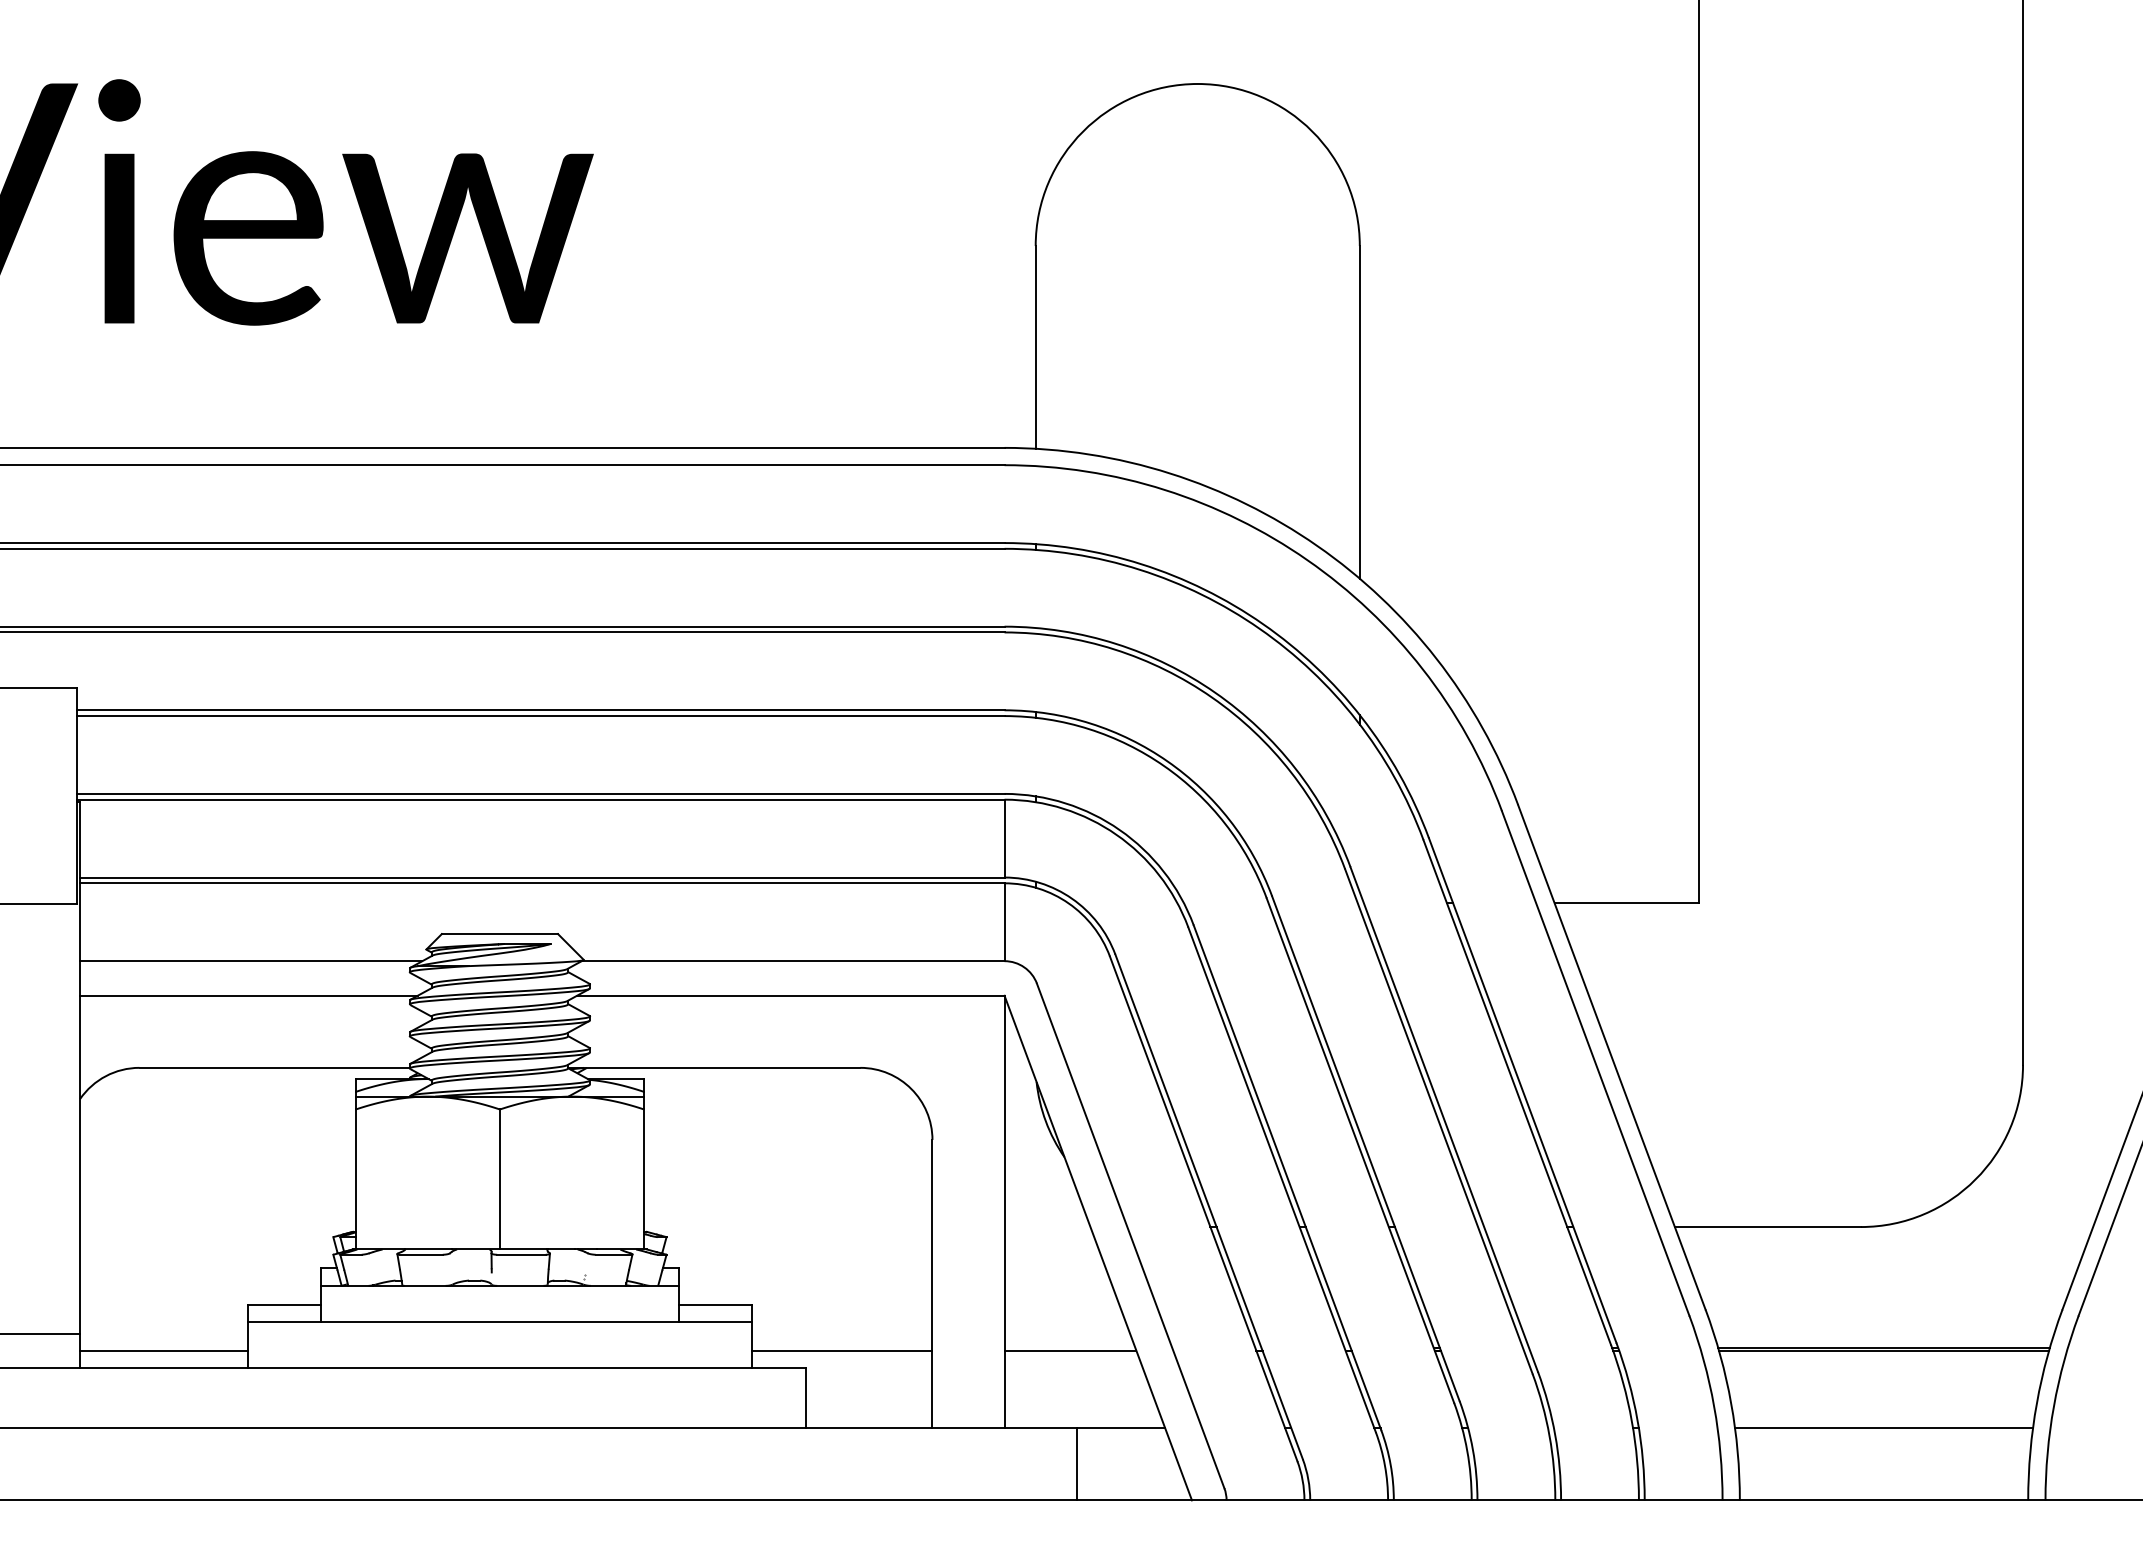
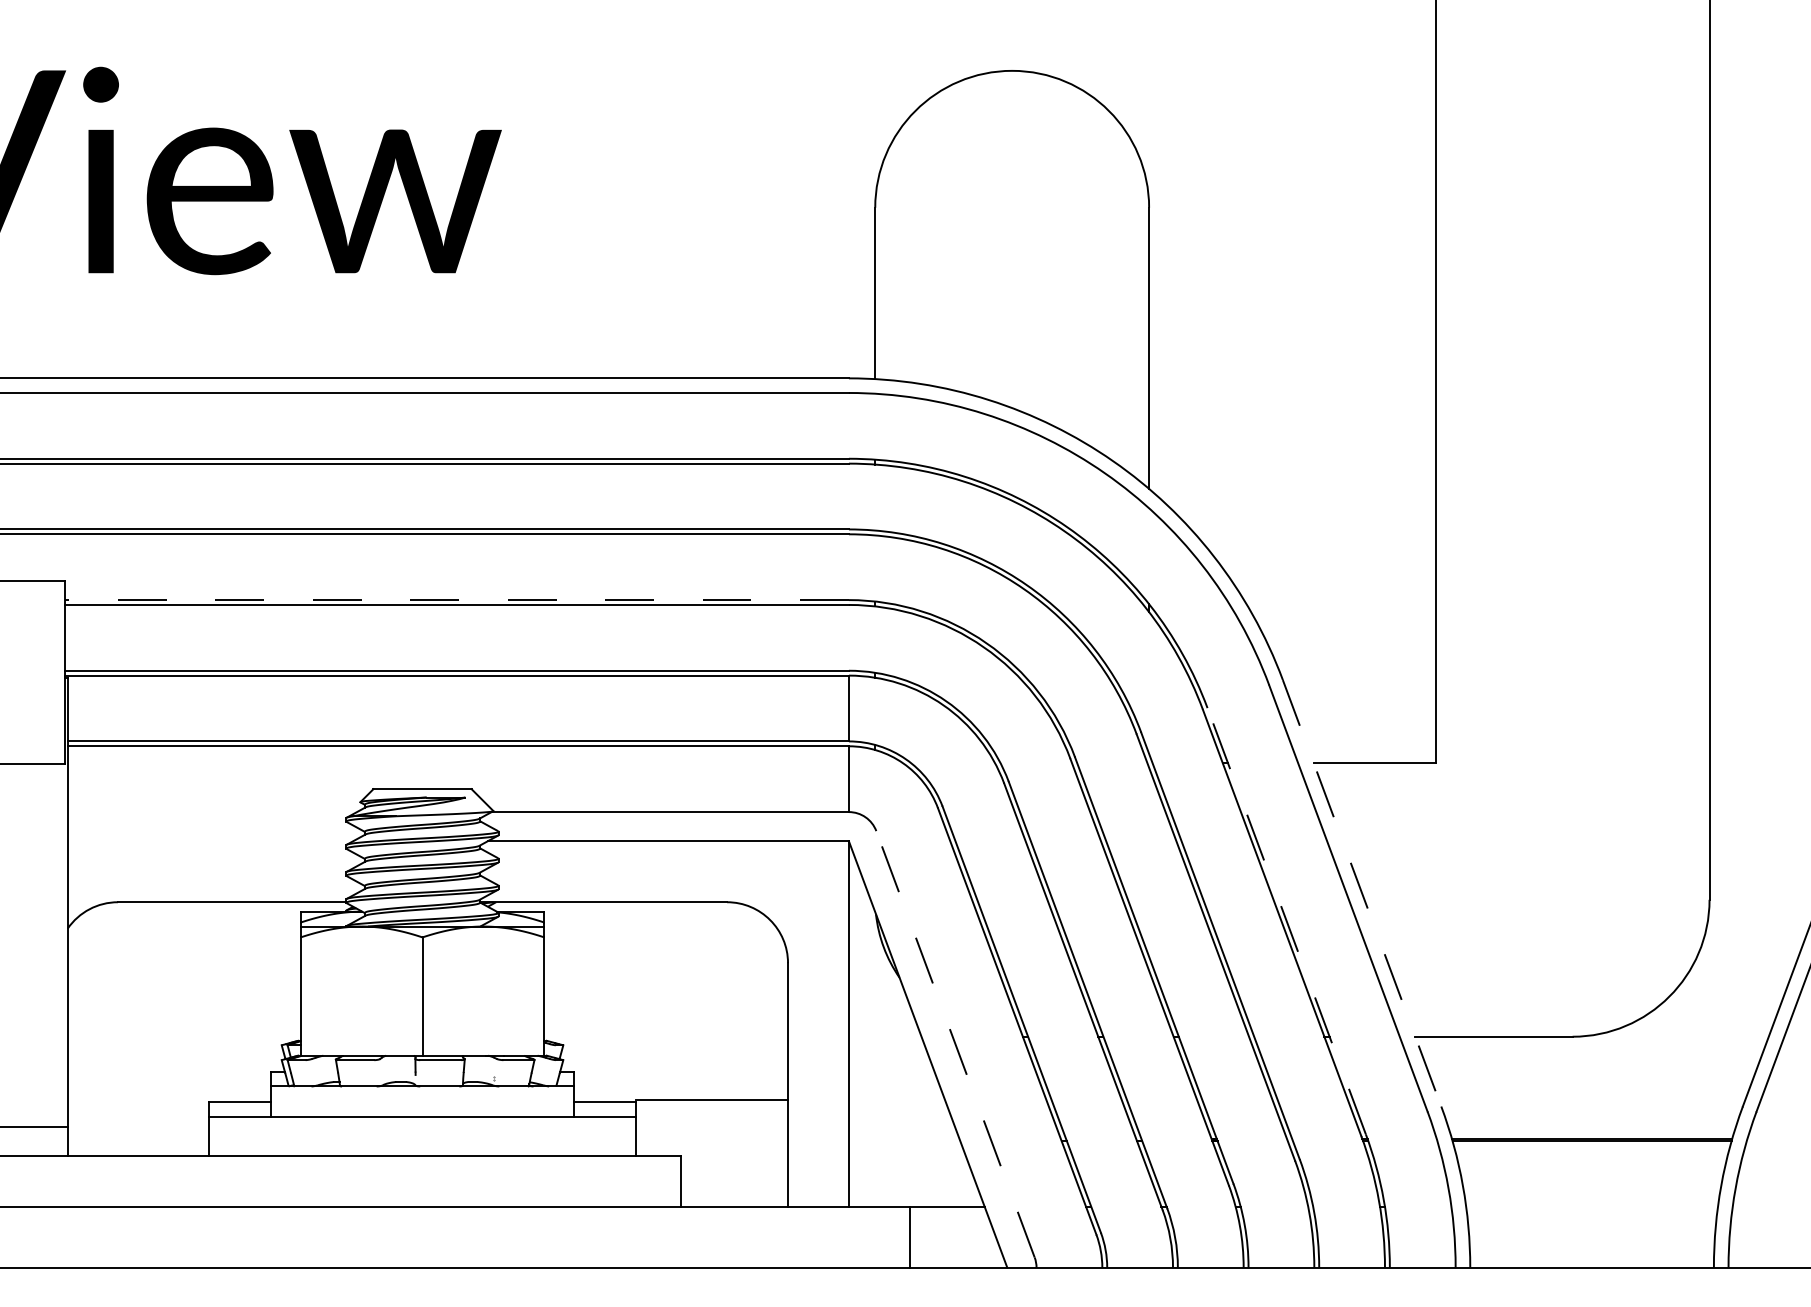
line: (540, 710) -> (456, 600), solid -> dashed
line: (251, 961) -> (212, 812), removed
line: (248, 995) -> (210, 841), removed
line: (1612, 1057) -> (1362, 893), solid -> dashed
line: (1522, 1090) -> (1286, 921), solid -> dashed
line: (1130, 1235) -> (955, 1043), solid -> dashed
line: (163, 1350) -> (138, 1141), removed
line: (842, 1350) -> (711, 1099), moved
line: (1070, 1350) -> (904, 1141), removed
line: (1883, 1428) -> (1591, 1206), removed

